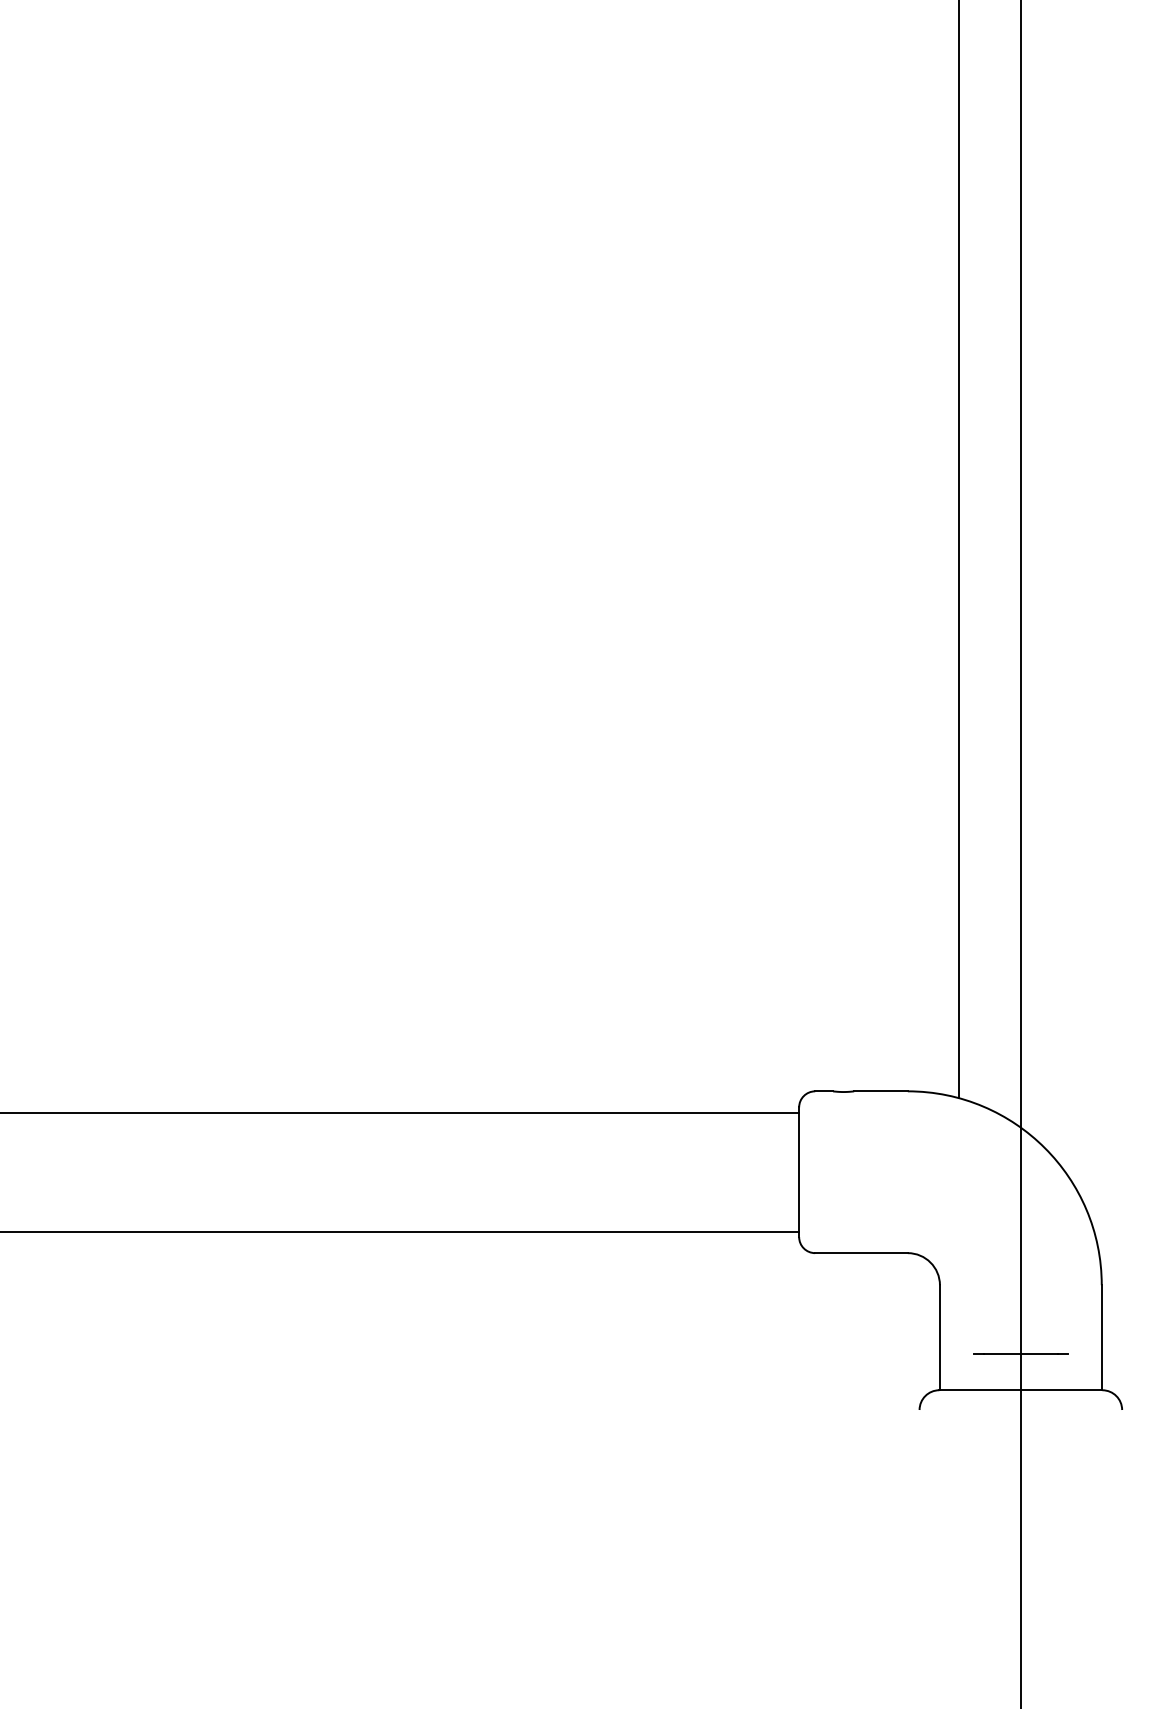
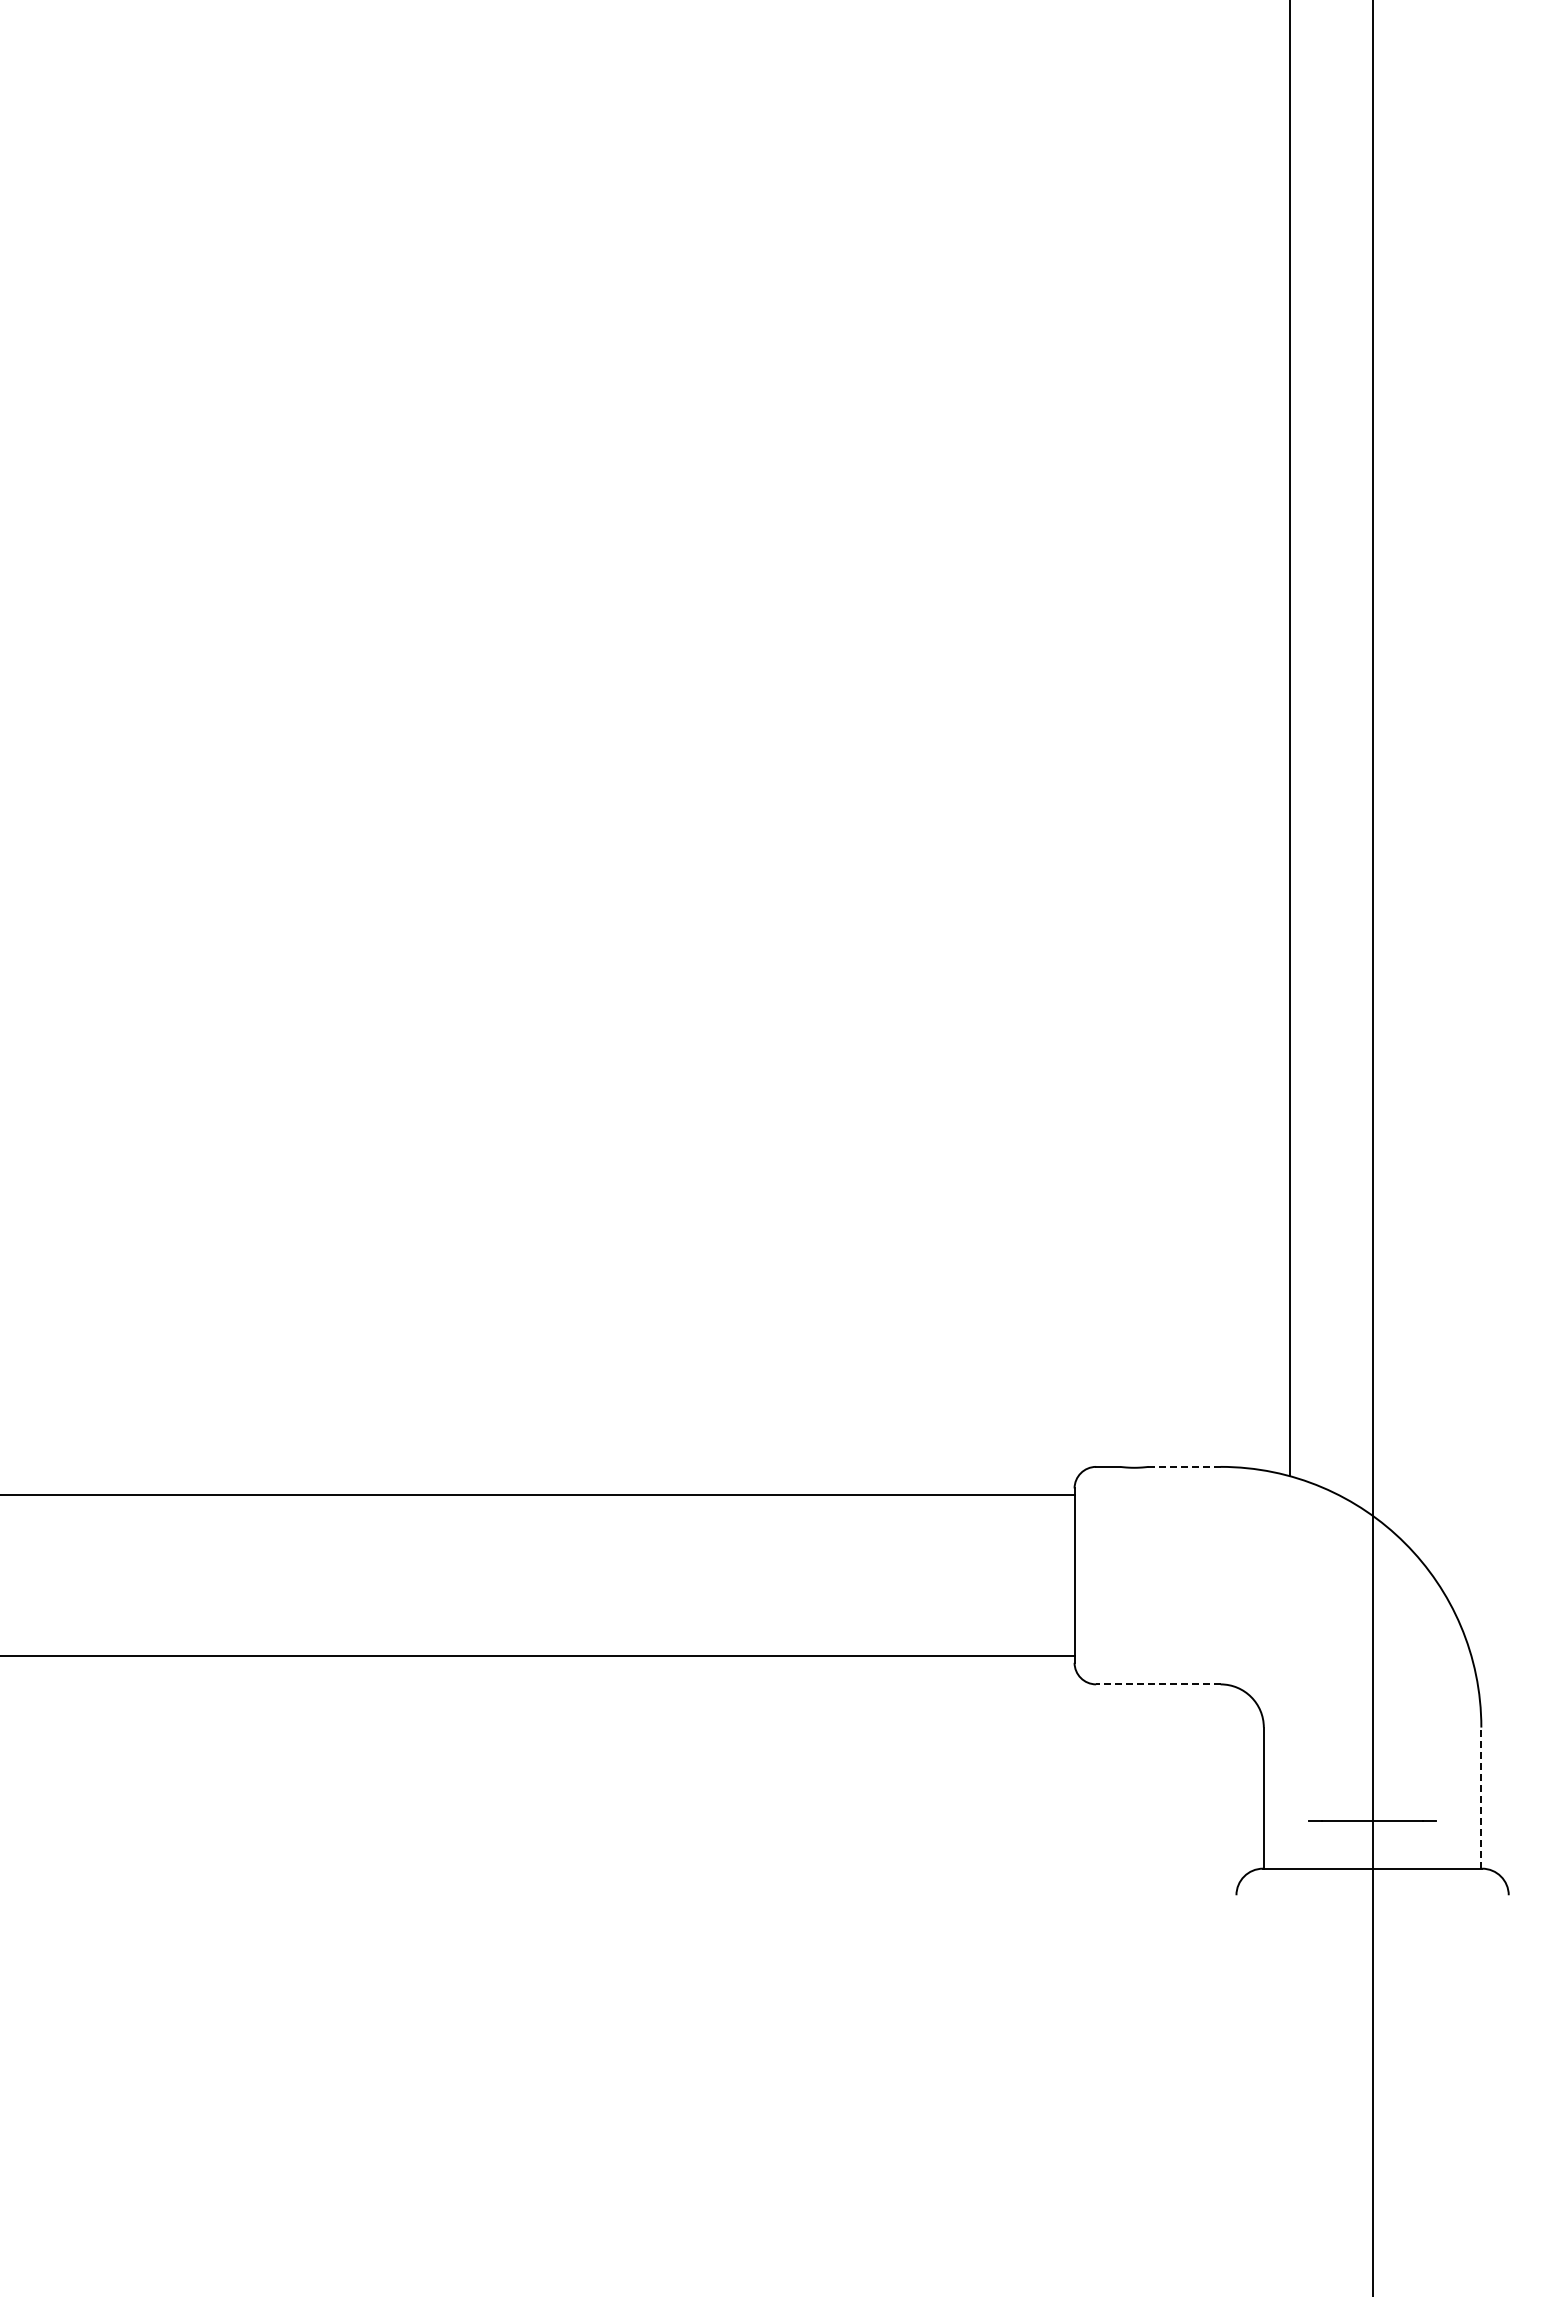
line: (880, 1091) -> (1184, 1466), solid -> dashed
line: (860, 1253) -> (1157, 1684), solid -> dashed
line: (1101, 1338) -> (1481, 1798), solid -> dashed

